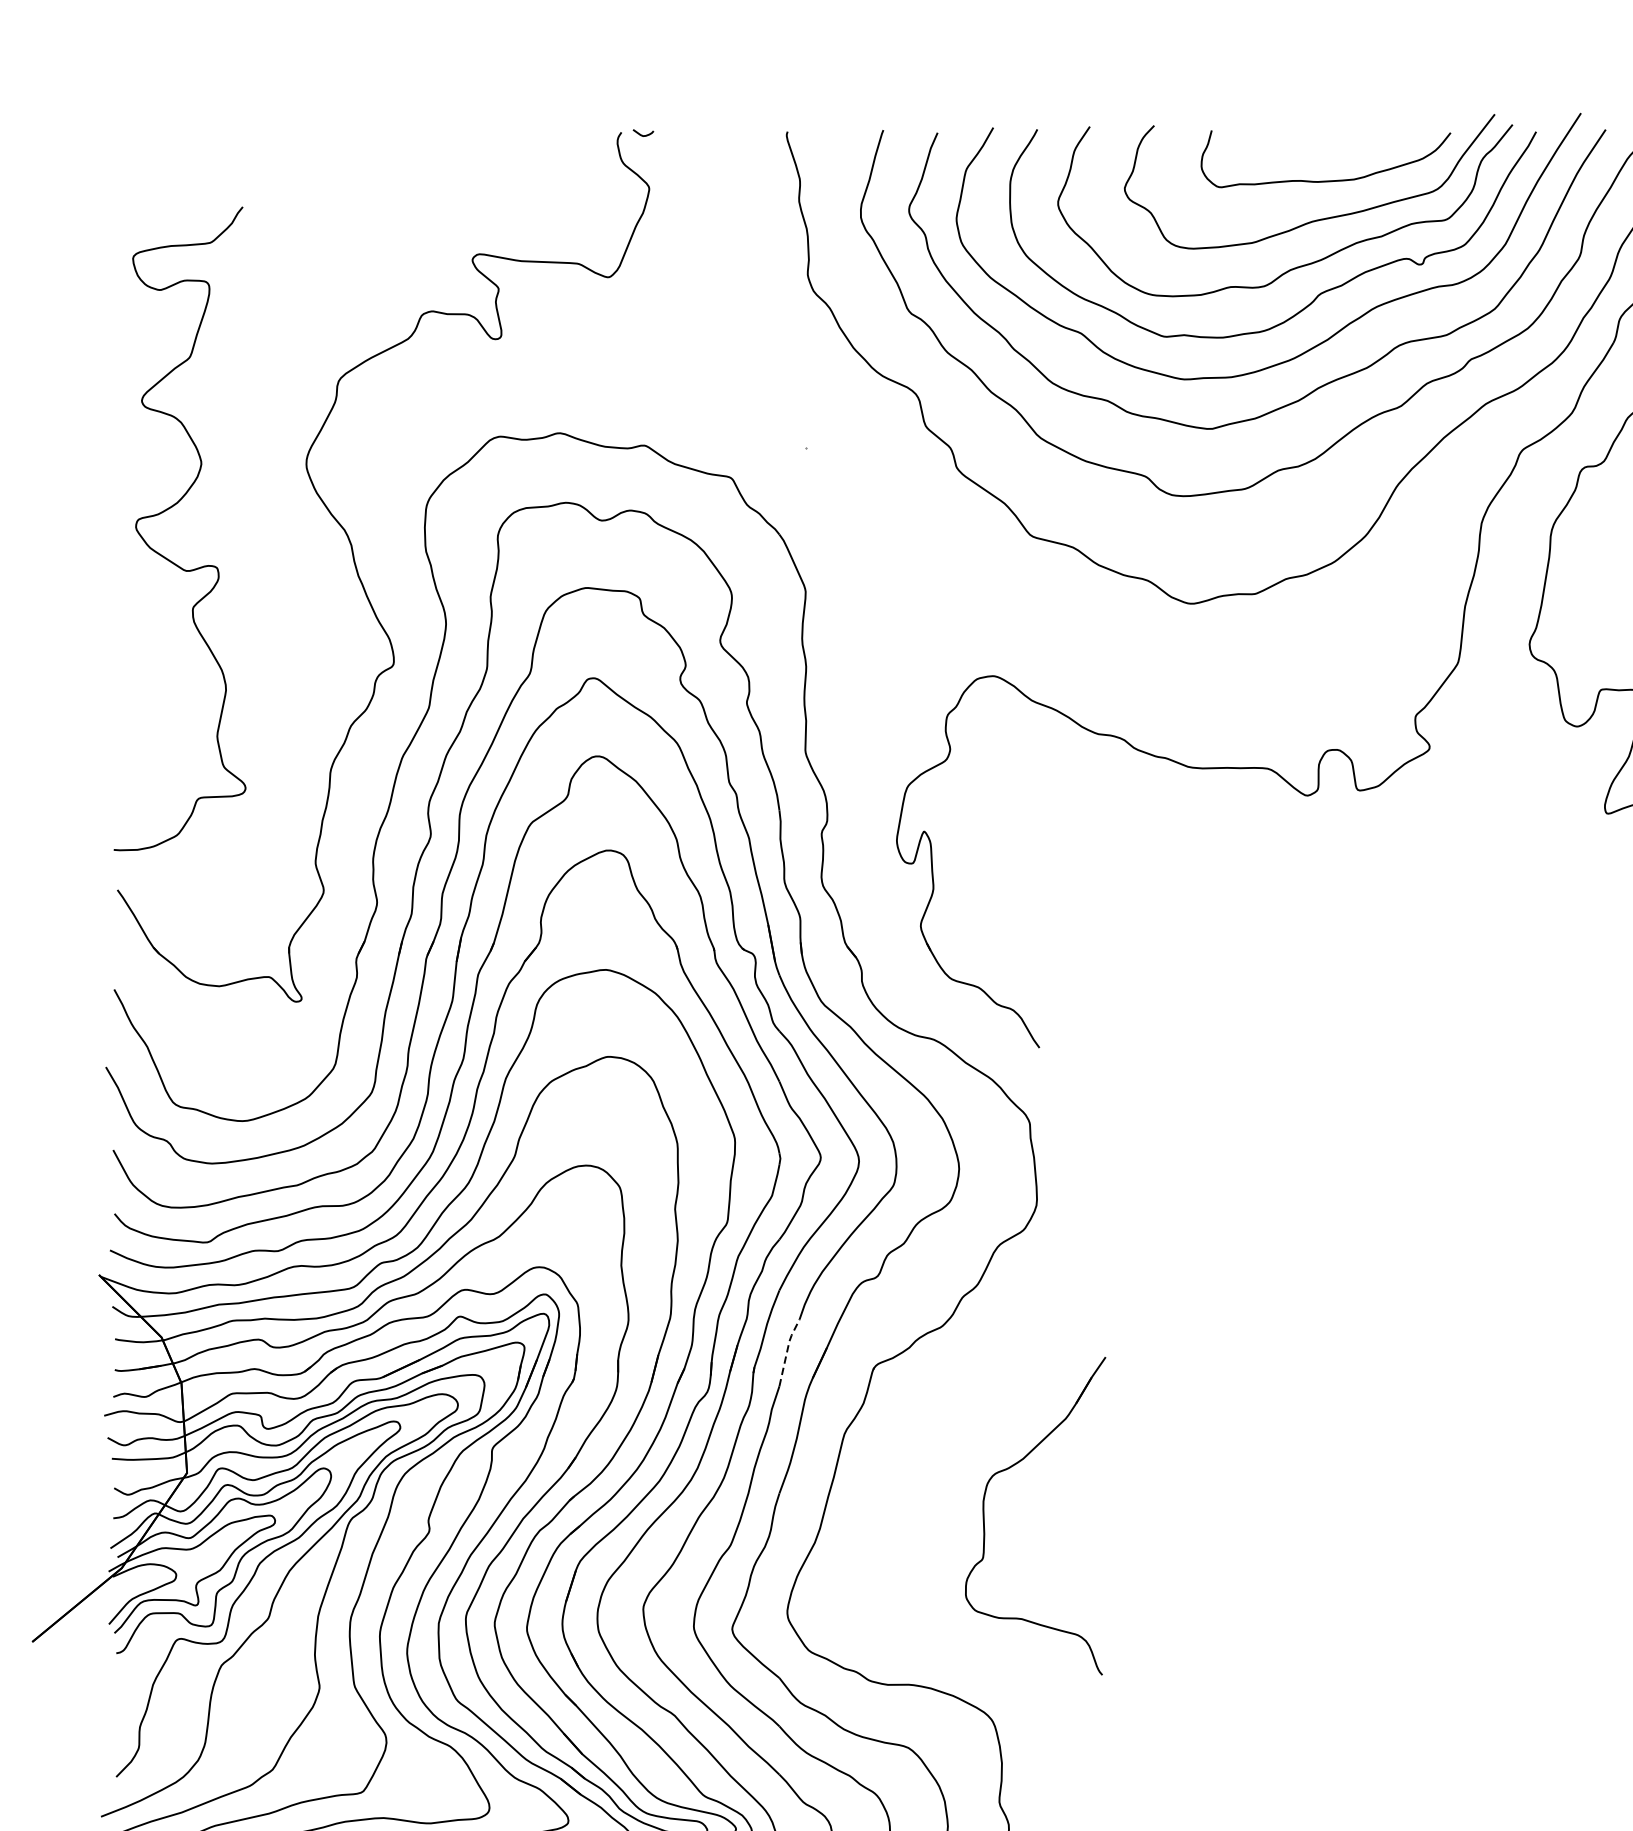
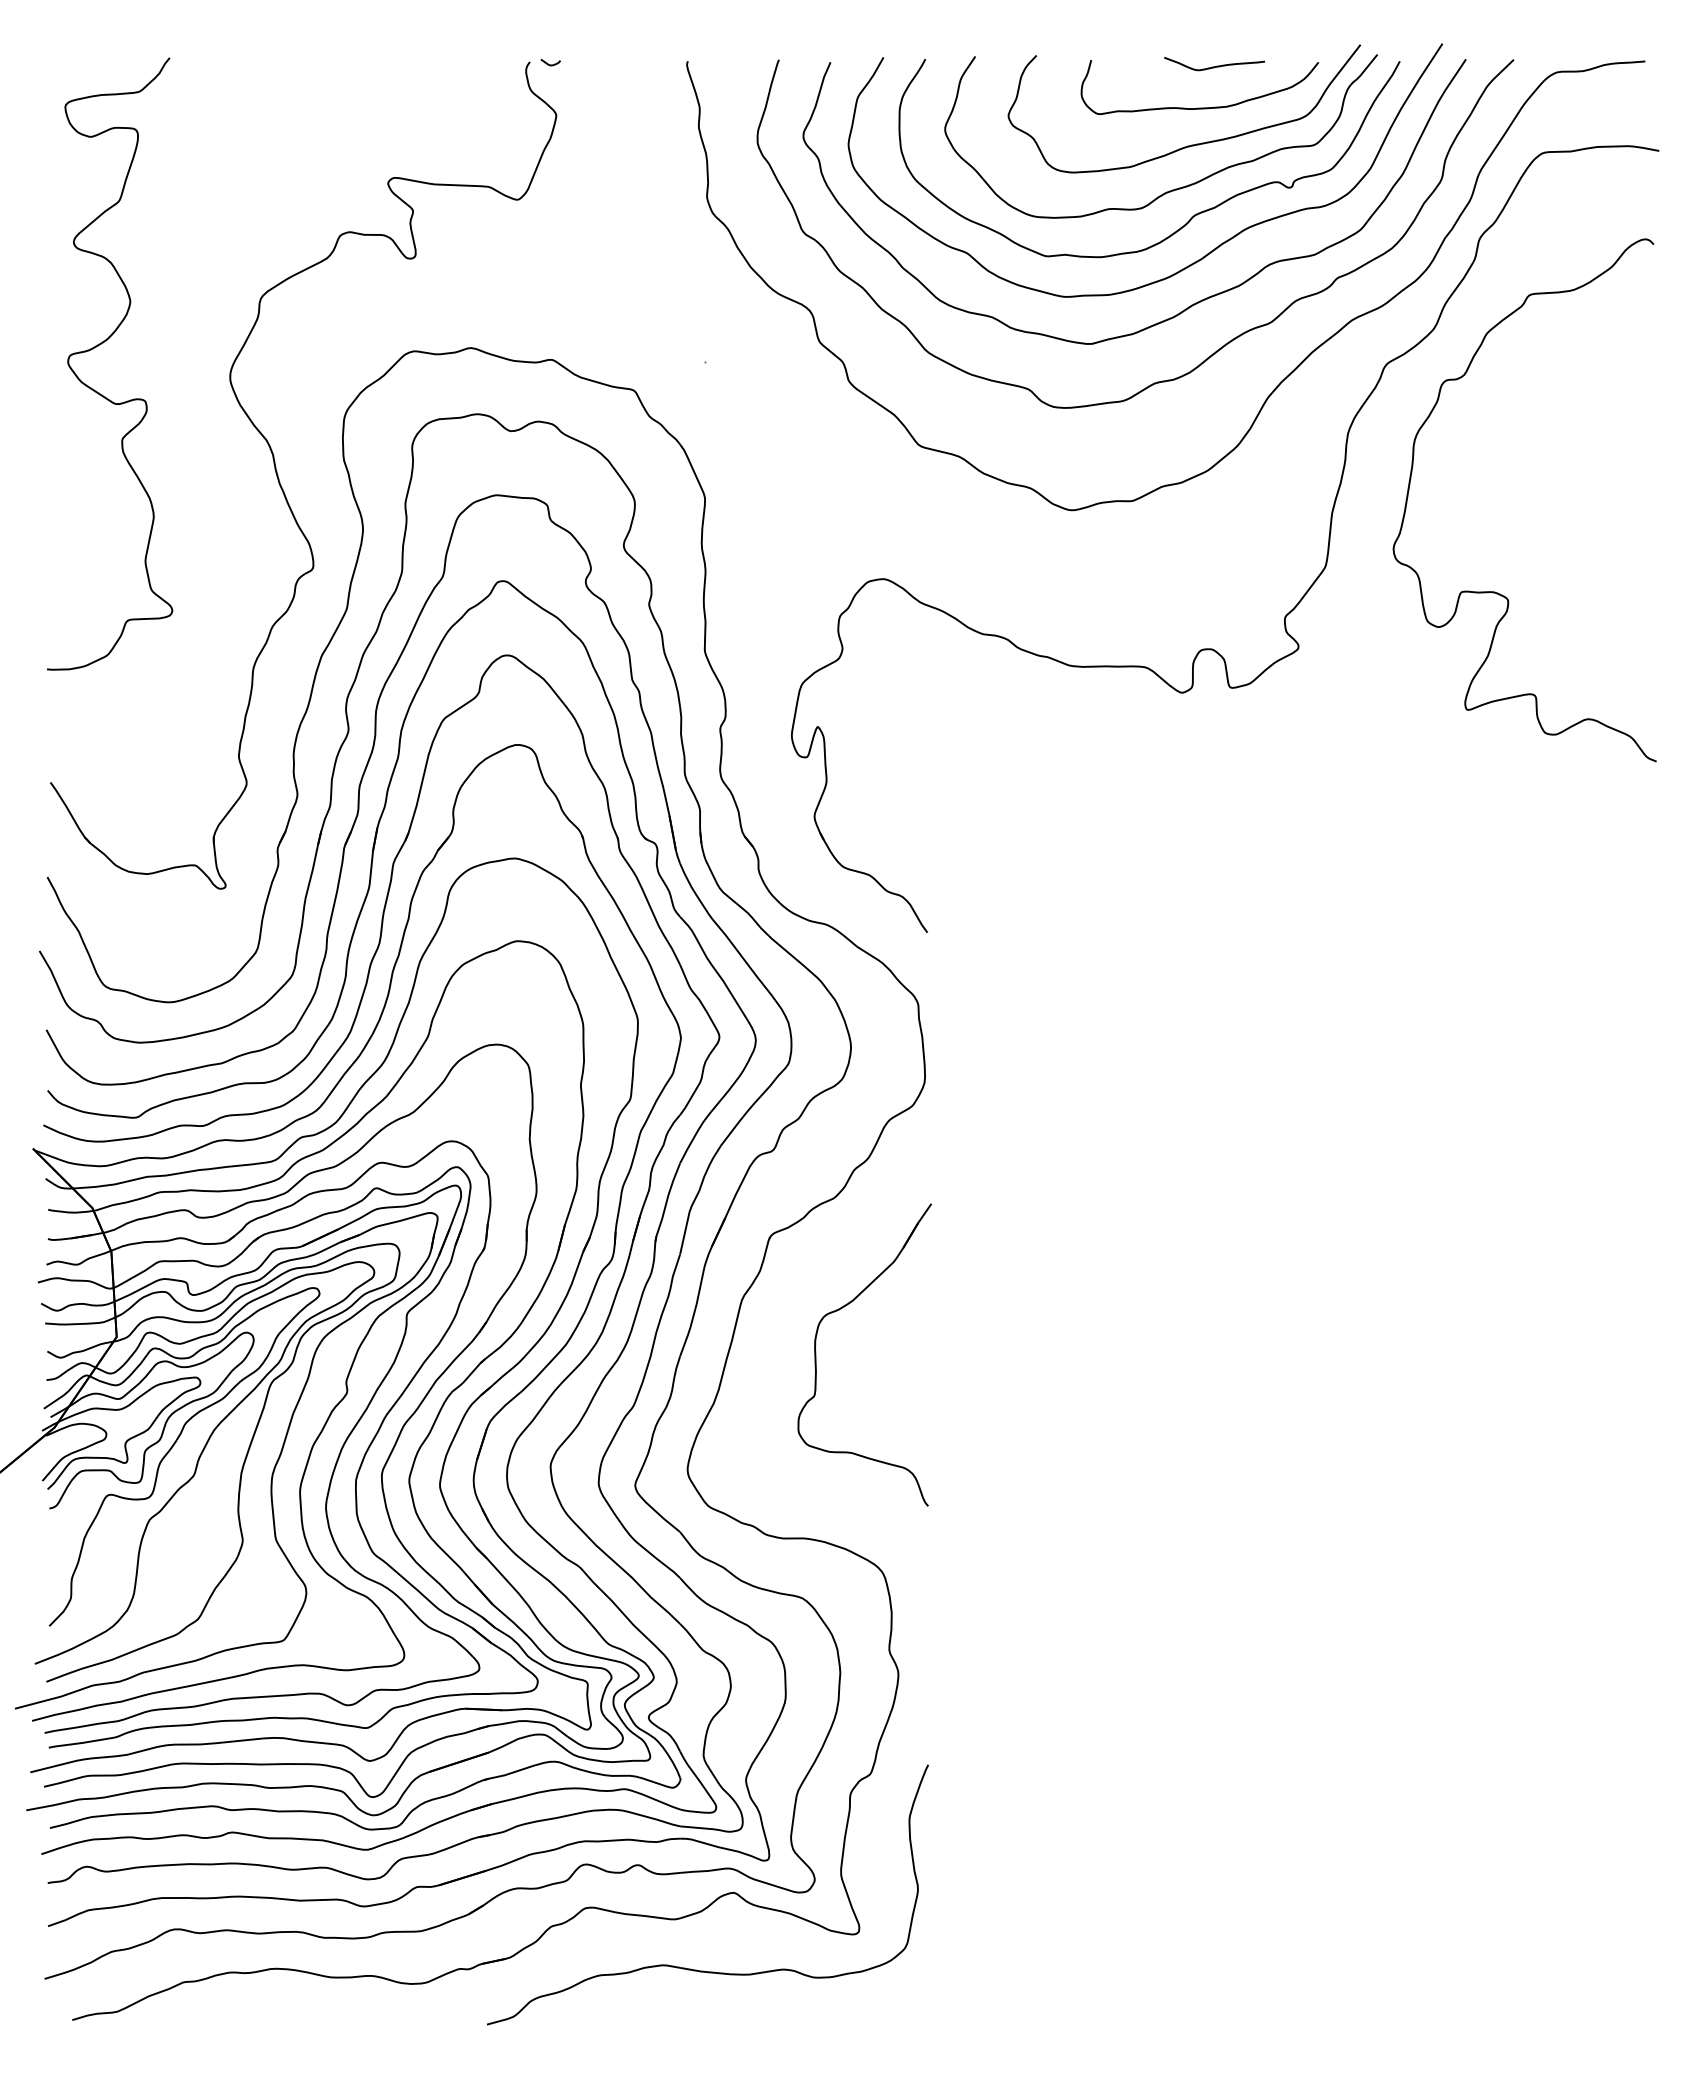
curve: (1341, 137) -> (1214, 66), added
curve: (167, 510) -> (98, 346), moved
line: (787, 1350) -> (687, 1220), dashed -> solid
part: (984, 1515) -> (816, 1354), moved

